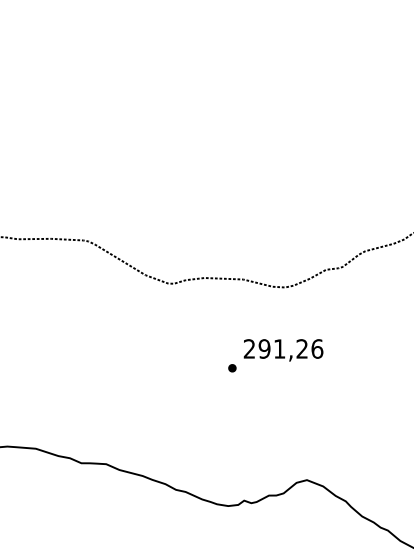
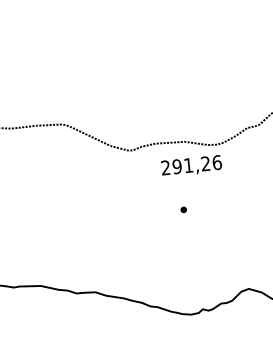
text: (283, 350) -> (191, 166), moved

